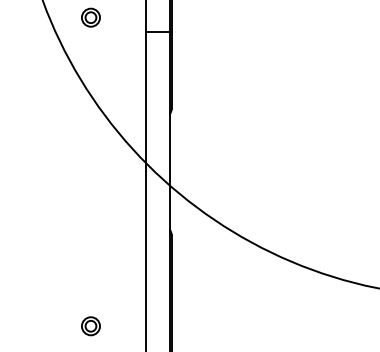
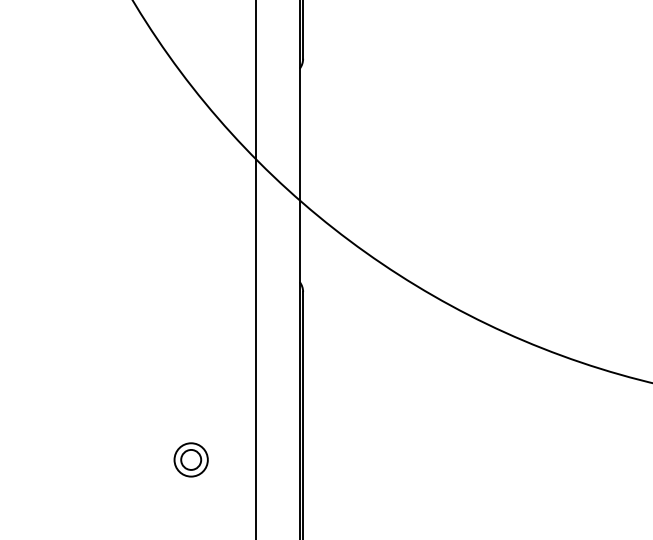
part: (90, 326) -> (190, 460), moved

